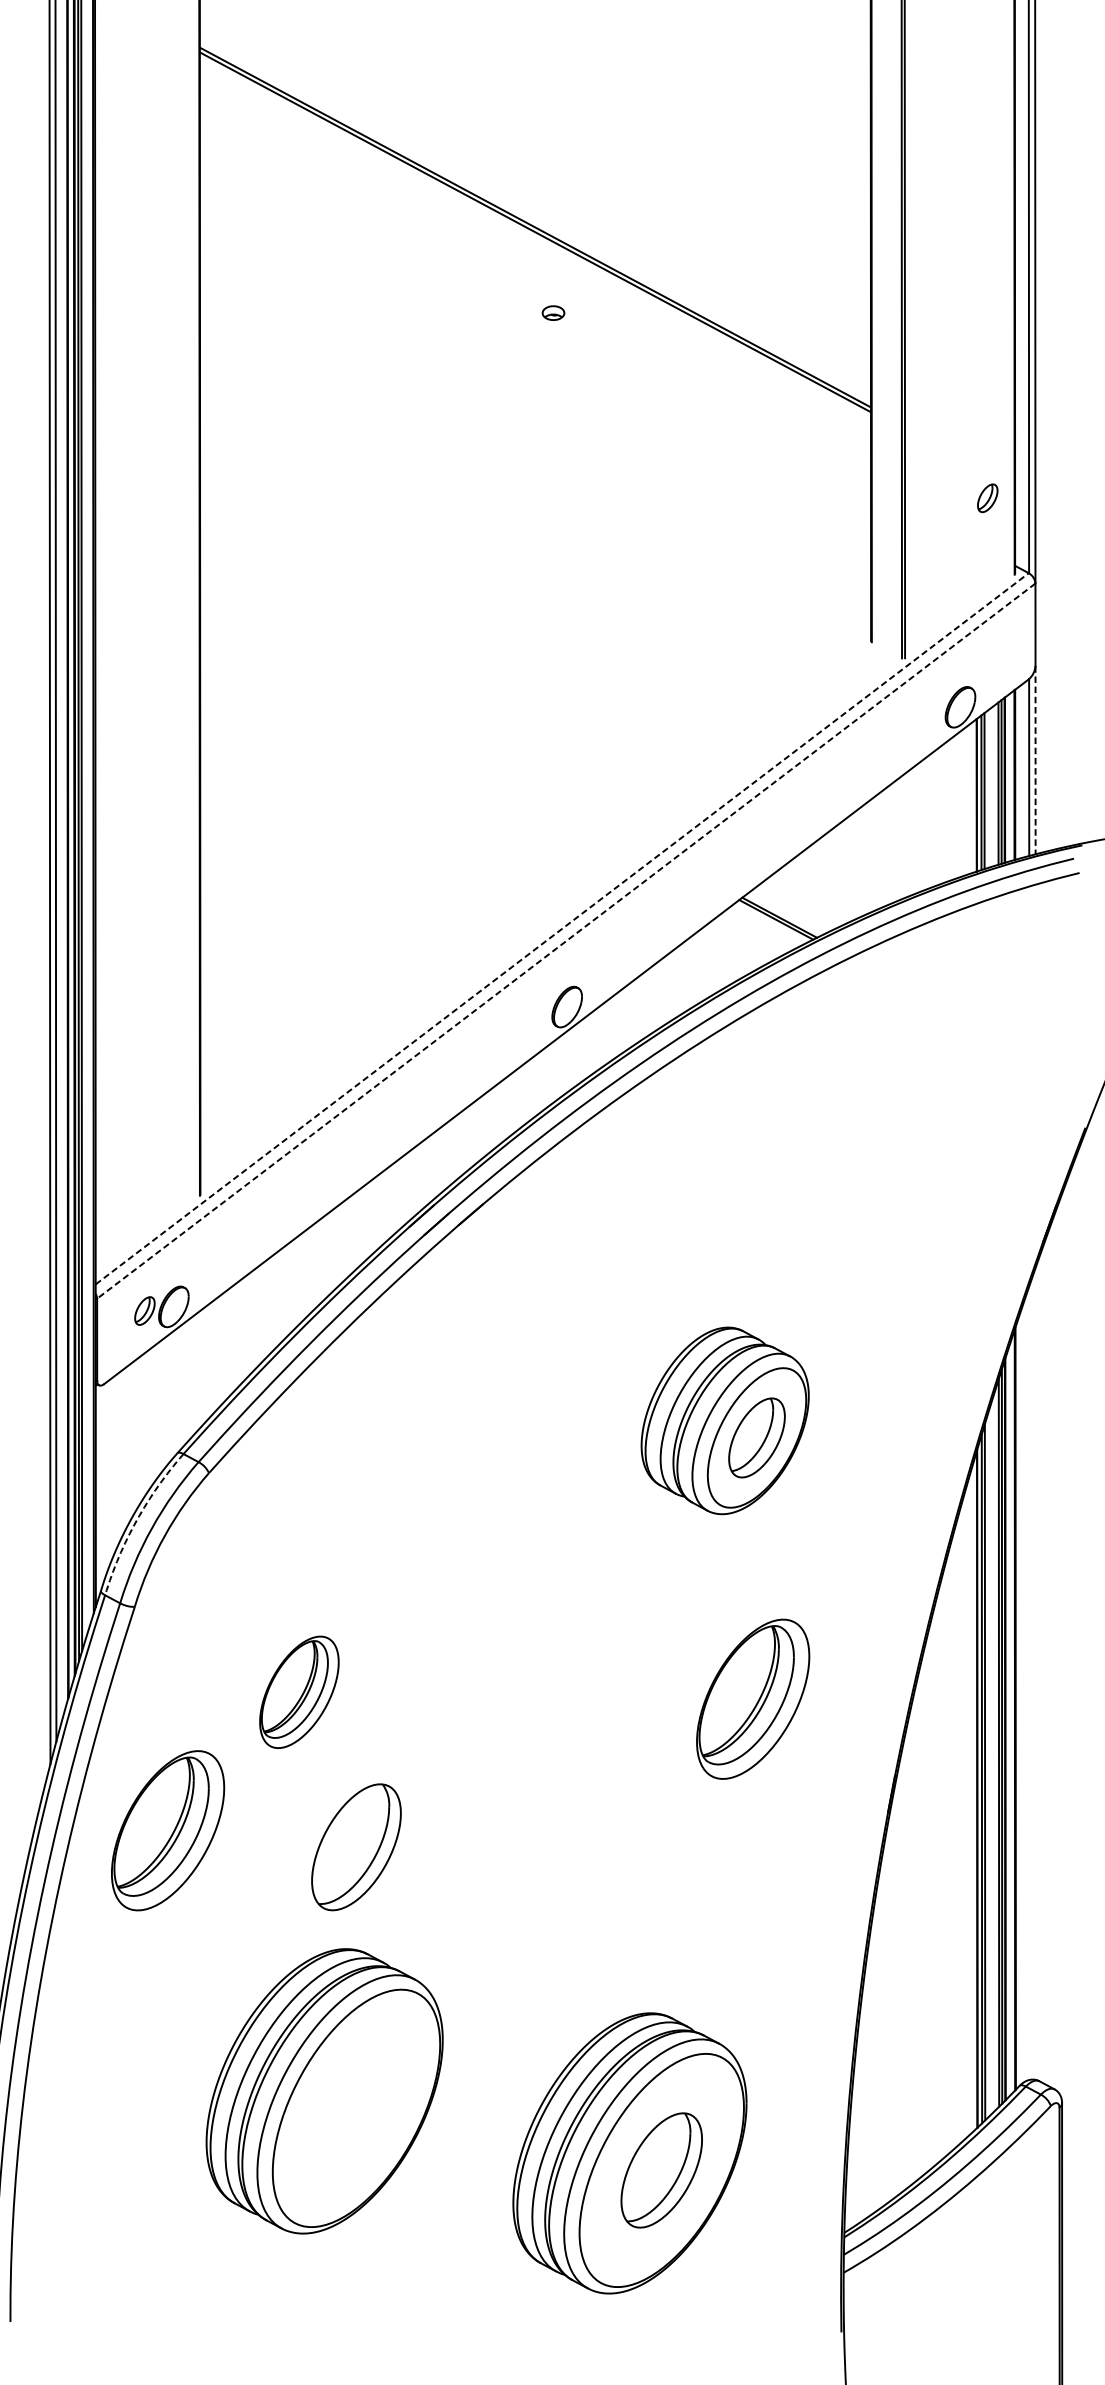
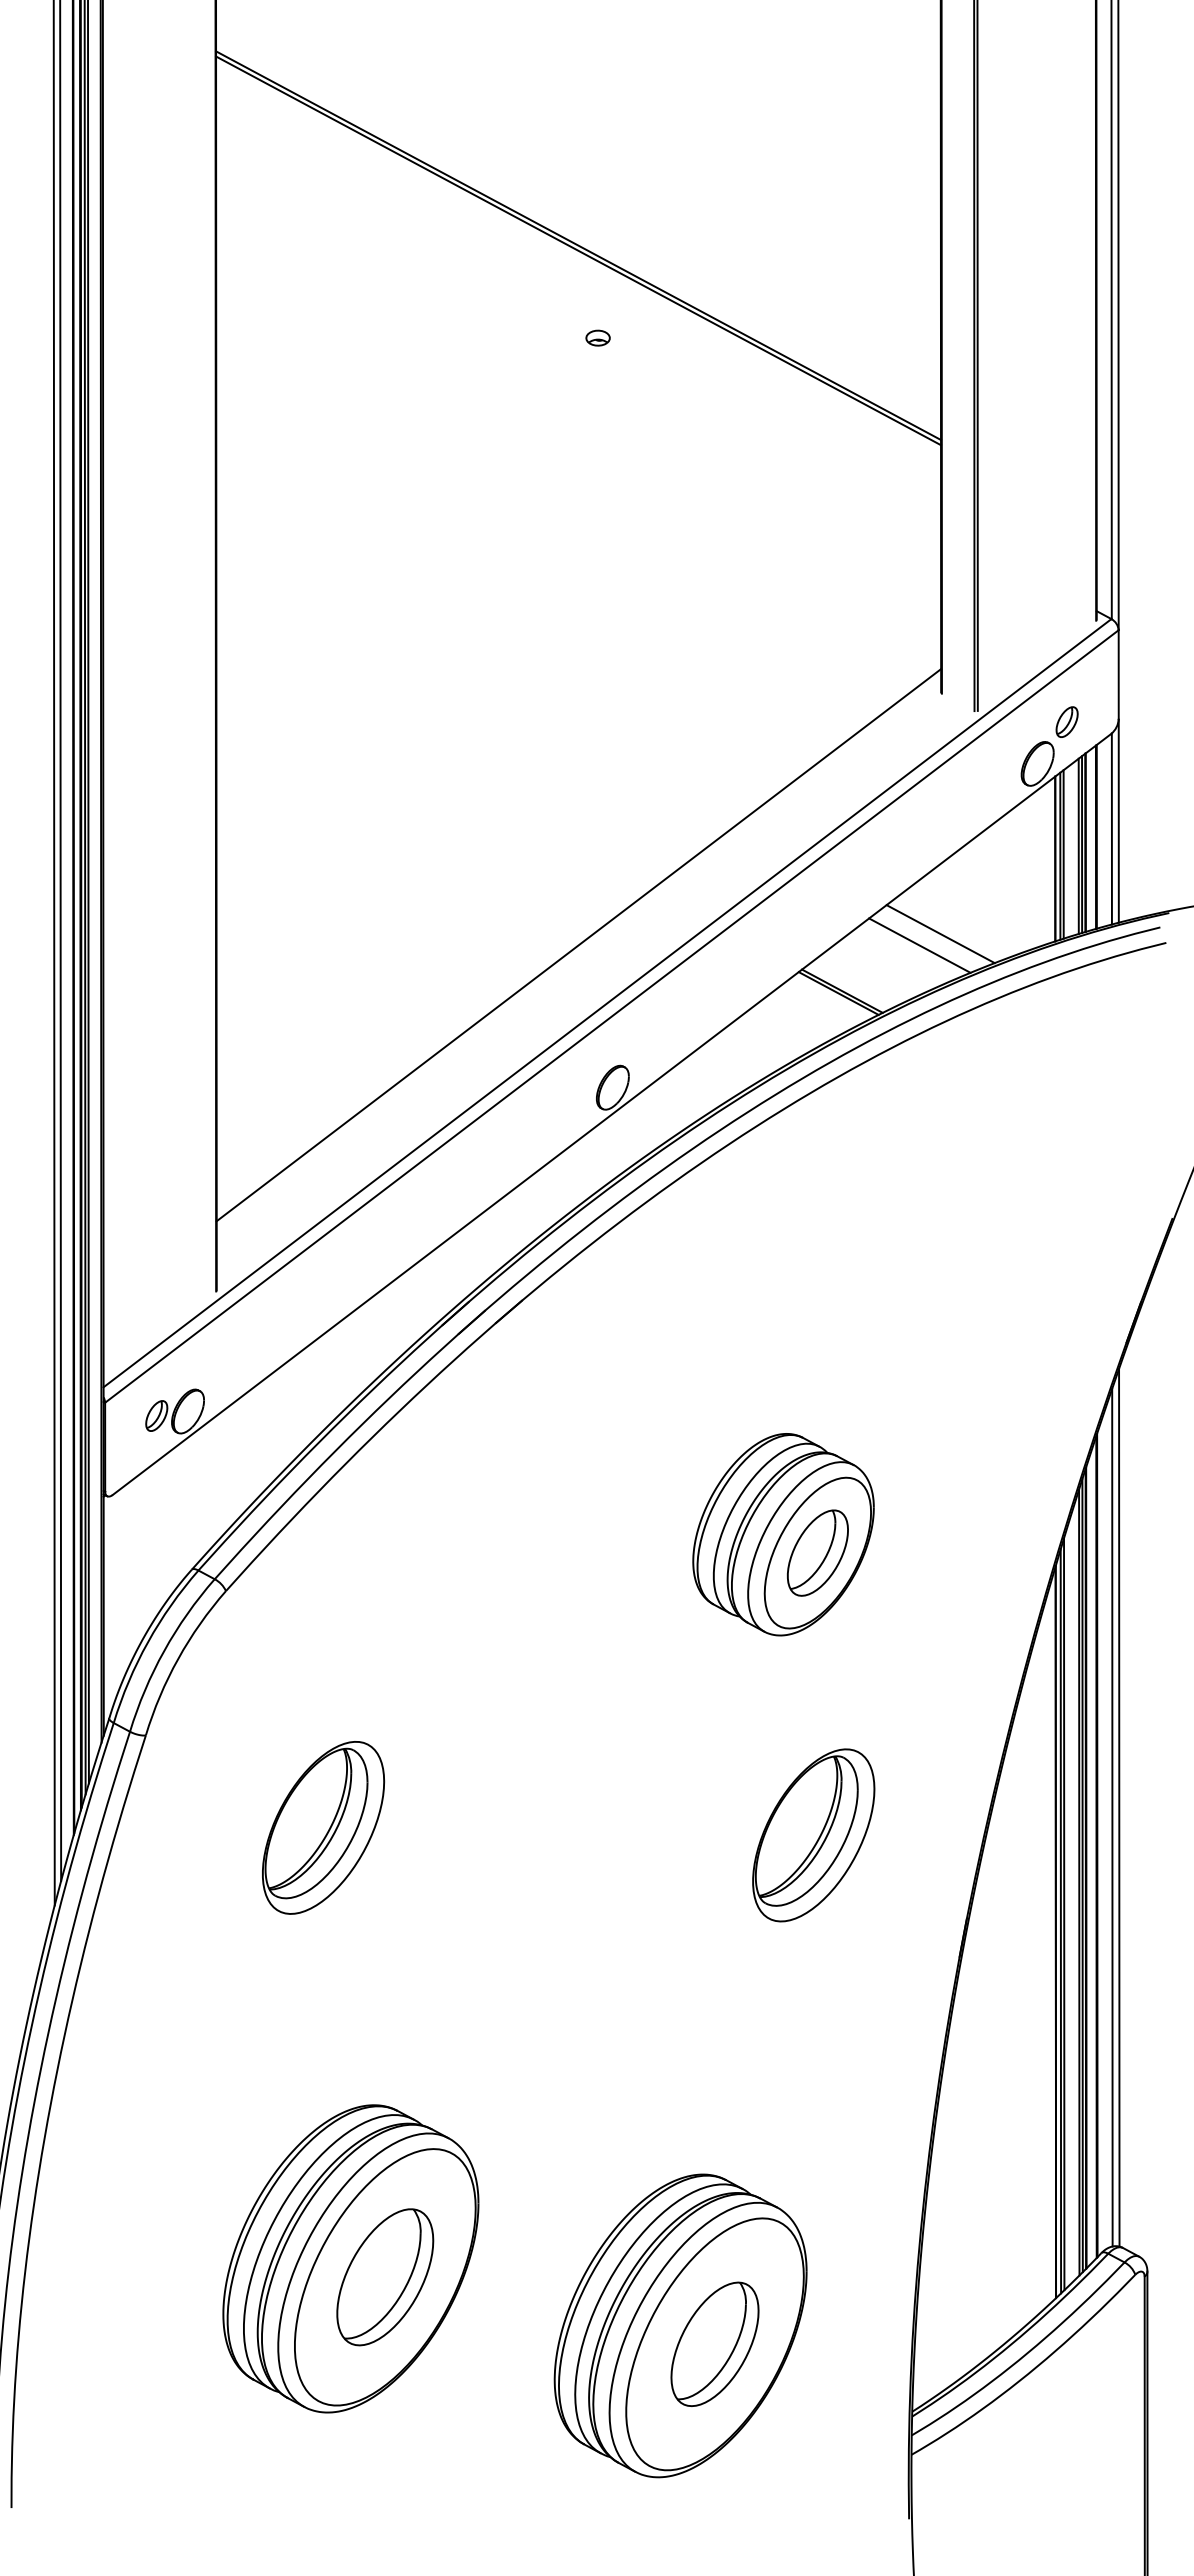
part: (987, 497) -> (1066, 721), moved
line: (1035, 760) -> (1118, 821), dashed -> solid
line: (870, 865) -> (940, 934), added
line: (535, 875) -> (578, 945), added
line: (851, 875) -> (919, 945), added
line: (562, 929) -> (607, 1003), dashed -> solid
line: (565, 941) -> (611, 1016), dashed -> solid
arc: (136, 1520) -> (147, 1642), dashed -> solid
line: (1036, 1673) -> (1119, 1807), added
line: (1029, 1682) -> (1112, 1817), added
part: (299, 1691) -> (323, 1827), size x1.43
part: (167, 1830) -> (181, 1977), removed
part: (356, 1847) -> (385, 2277), moved

